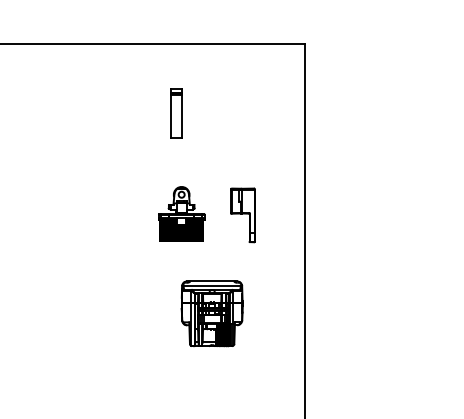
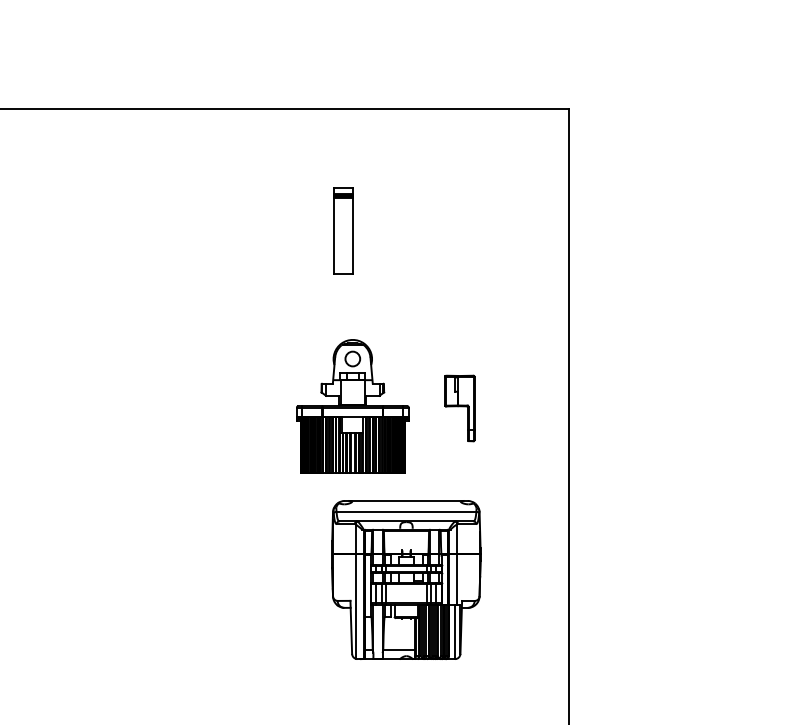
part: (181, 213) -> (352, 405), size x1.4
part: (242, 215) -> (459, 408), size x0.7
part: (211, 313) -> (405, 579), size x1.4

